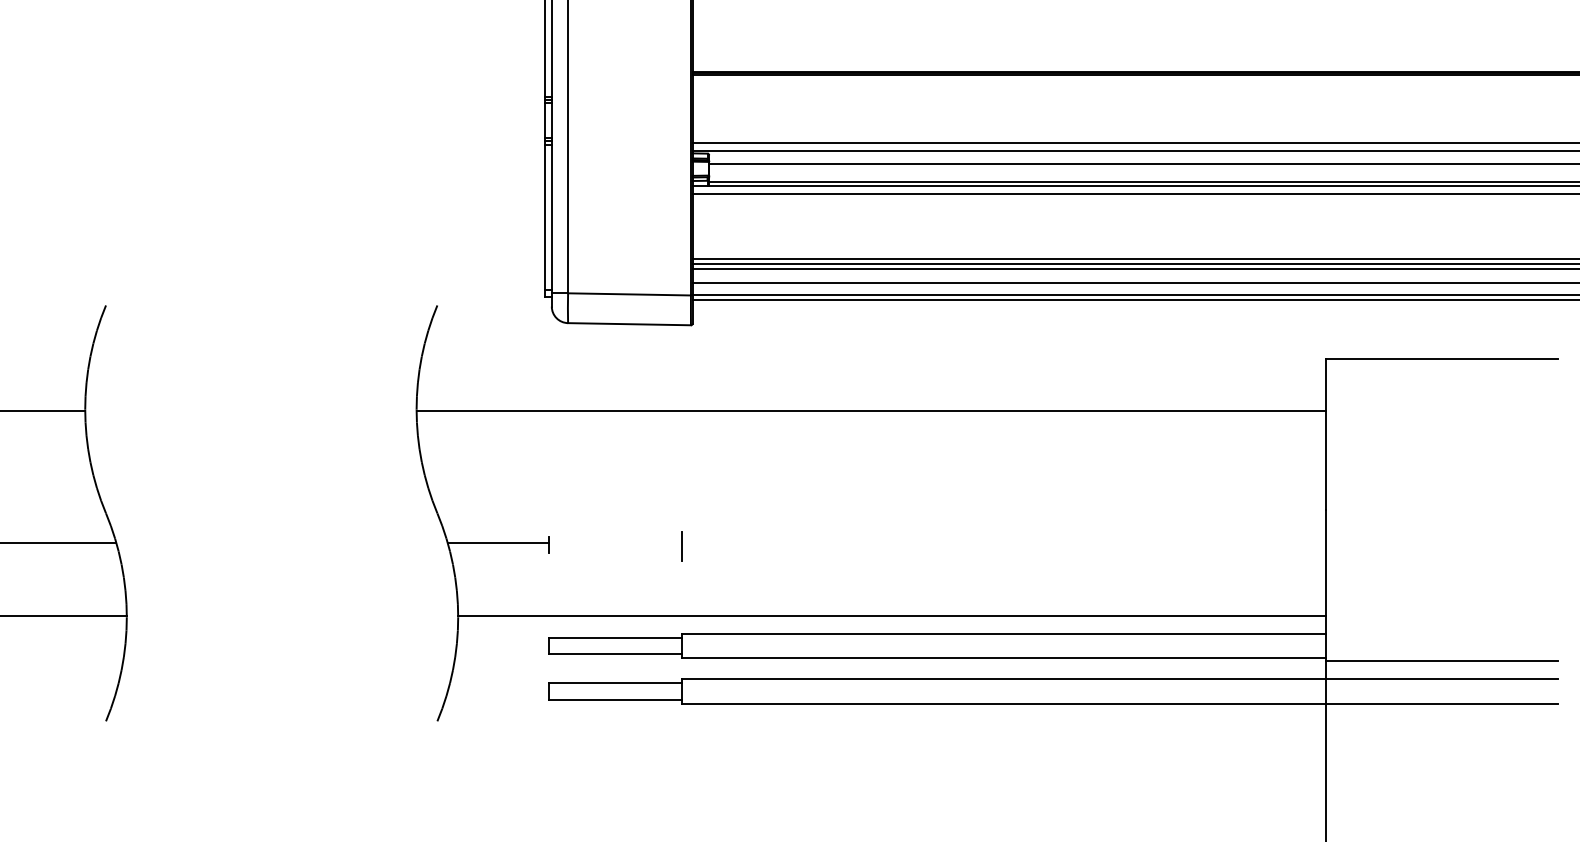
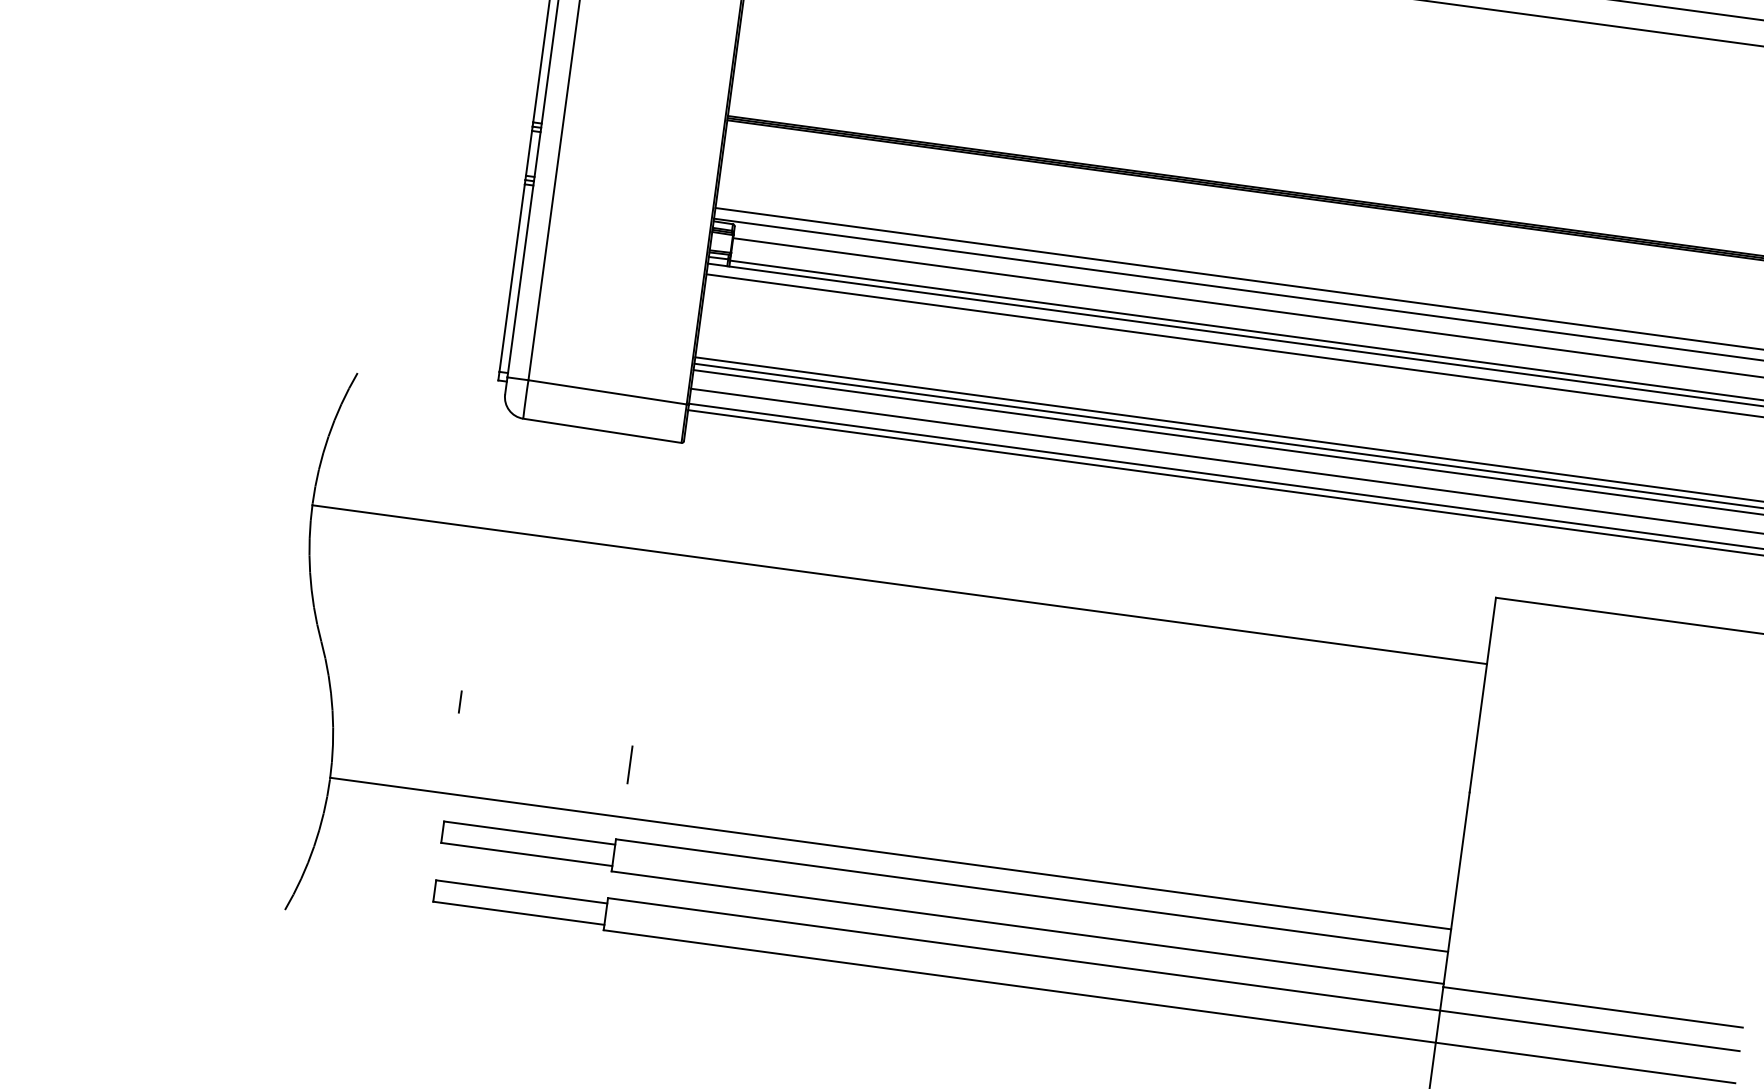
line: (498, 543) -> (394, 691), removed
line: (681, 546) -> (629, 764), moved

